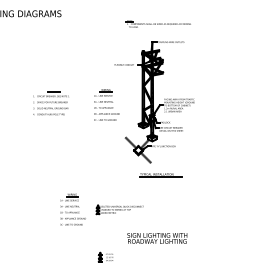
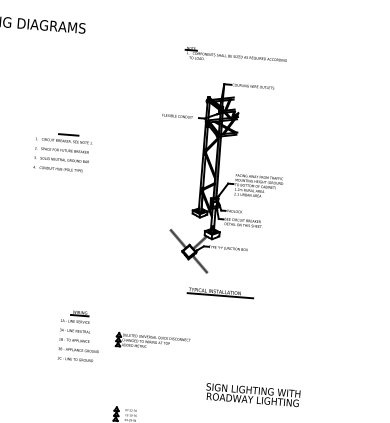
part: (50, 103) -> (61, 152), moved
part: (106, 104) -> (144, 175), removed
text: (157, 238) -> (253, 395), moved

